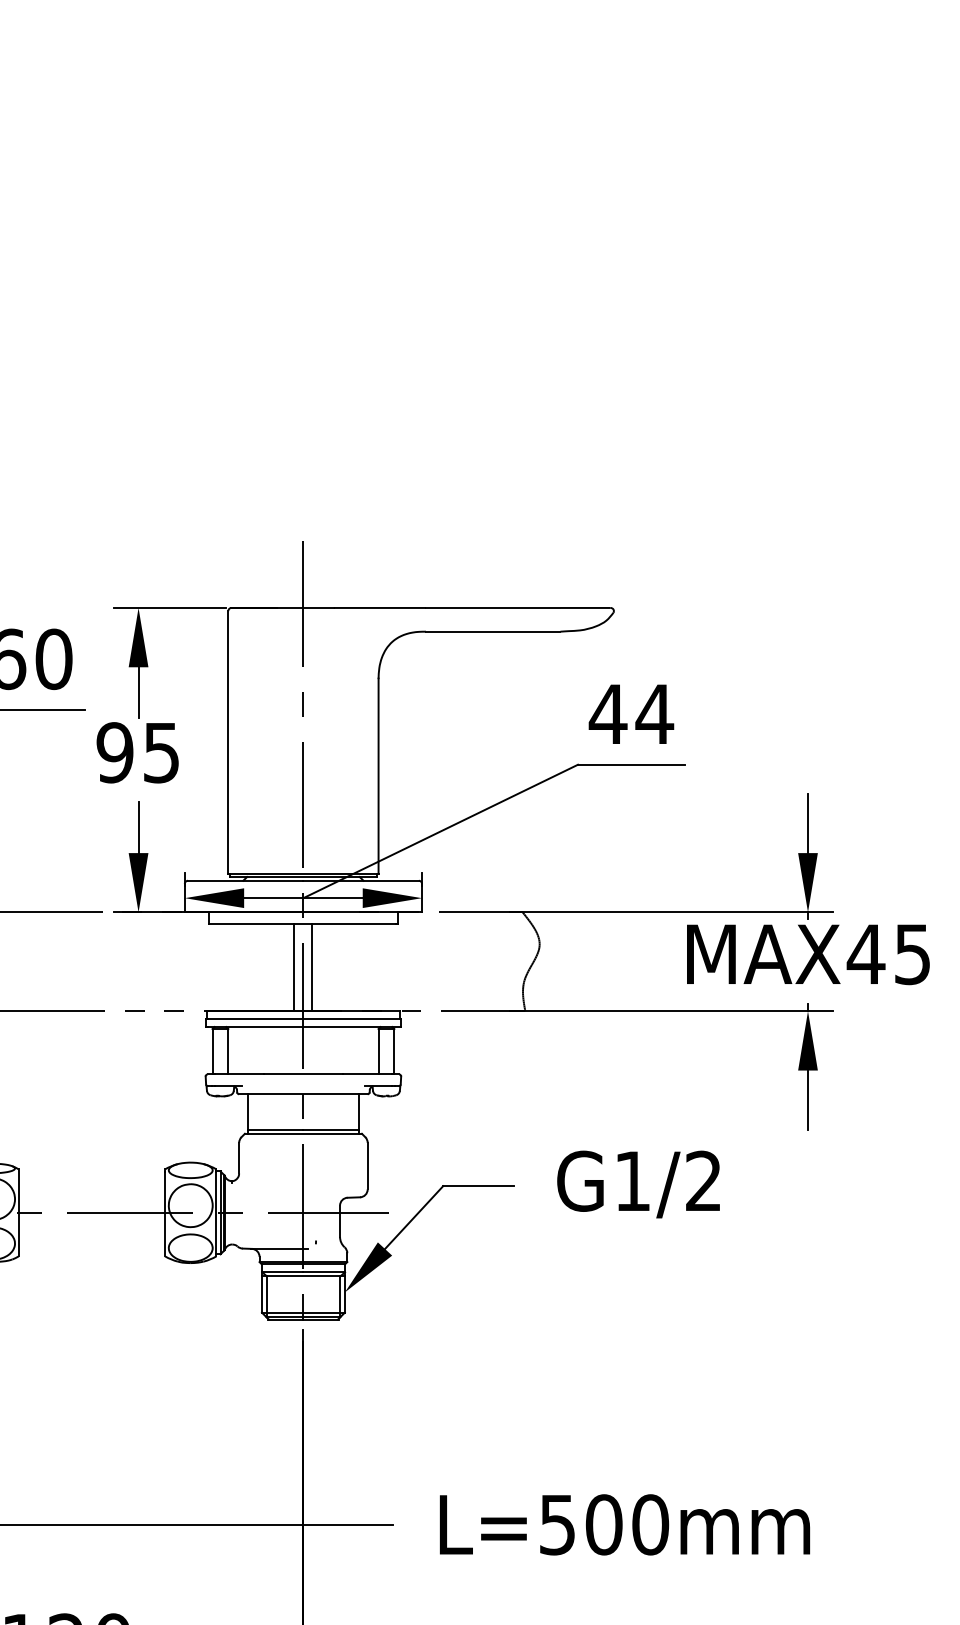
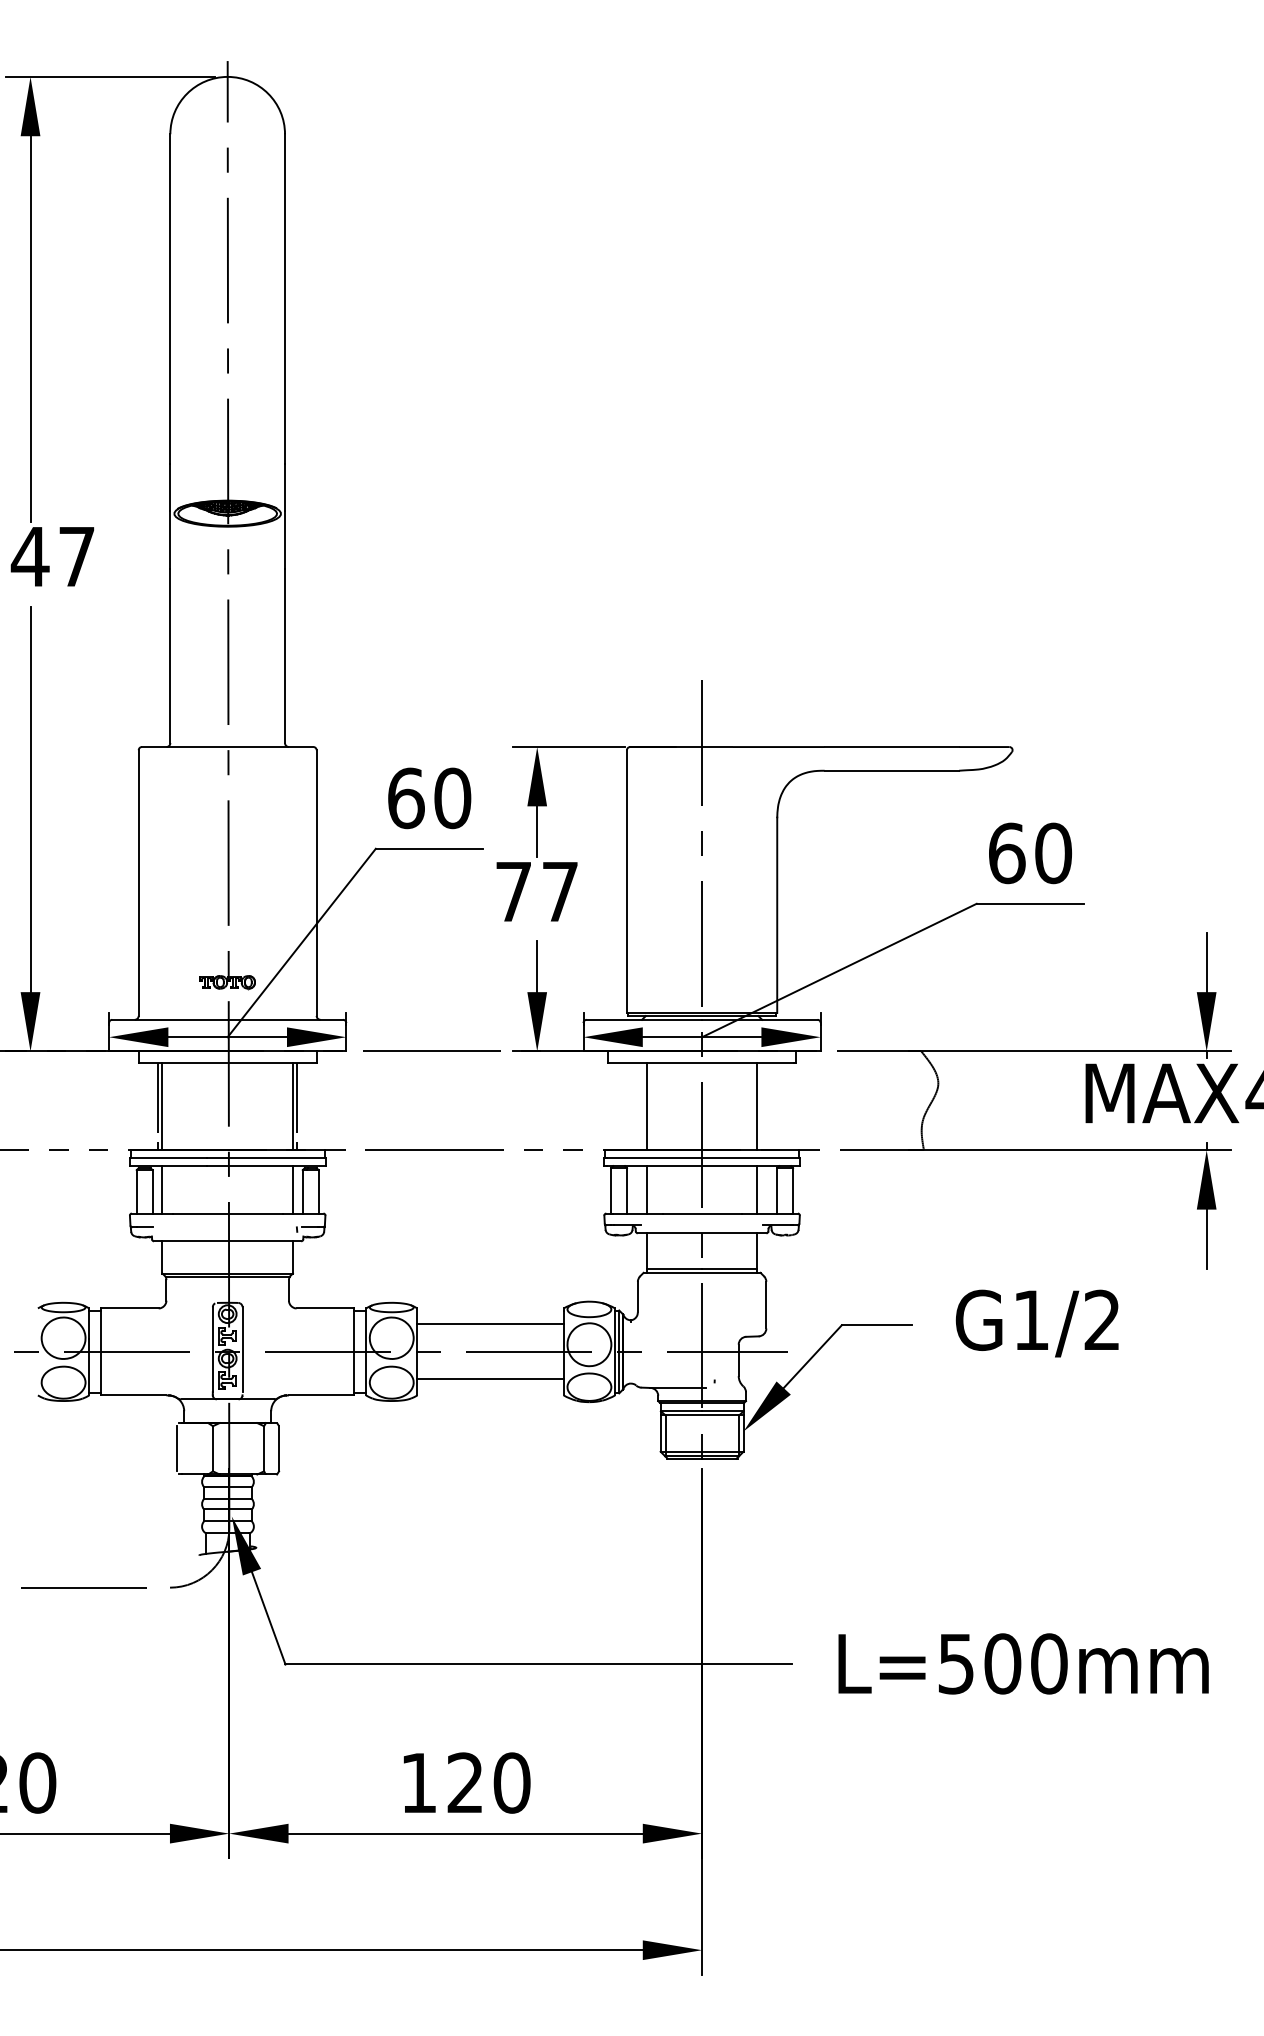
text: (630, 714) -> (1029, 853), 44 -> 60
text: (137, 752) -> (536, 891), 95 -> 77
line: (293, 967) -> (646, 1106), moved
line: (311, 967) -> (757, 1106), moved
line: (247, 1050) -> (646, 1189), added
line: (358, 1050) -> (757, 1189), added
line: (91, 1185) -> (490, 1324), added
line: (91, 1240) -> (490, 1379), added

